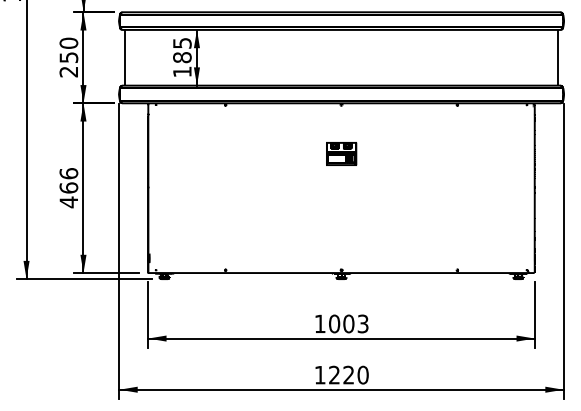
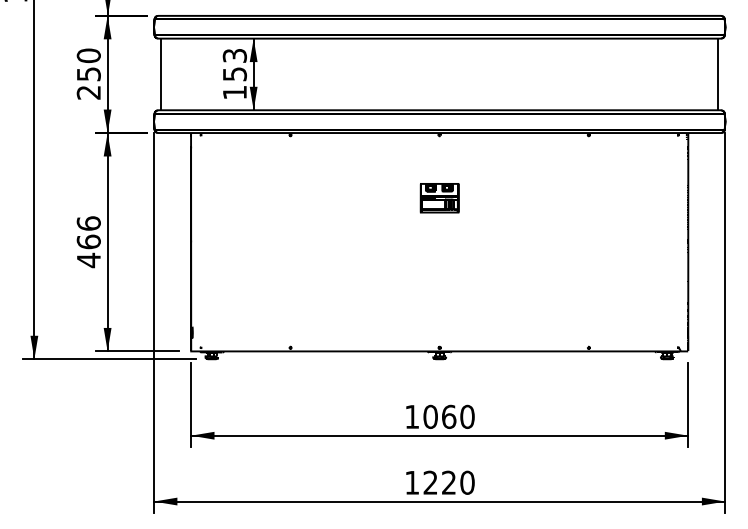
text: (182, 50) -> (235, 65), 185 -> 153
text: (355, 323) -> (457, 416), 1003 -> 1060

